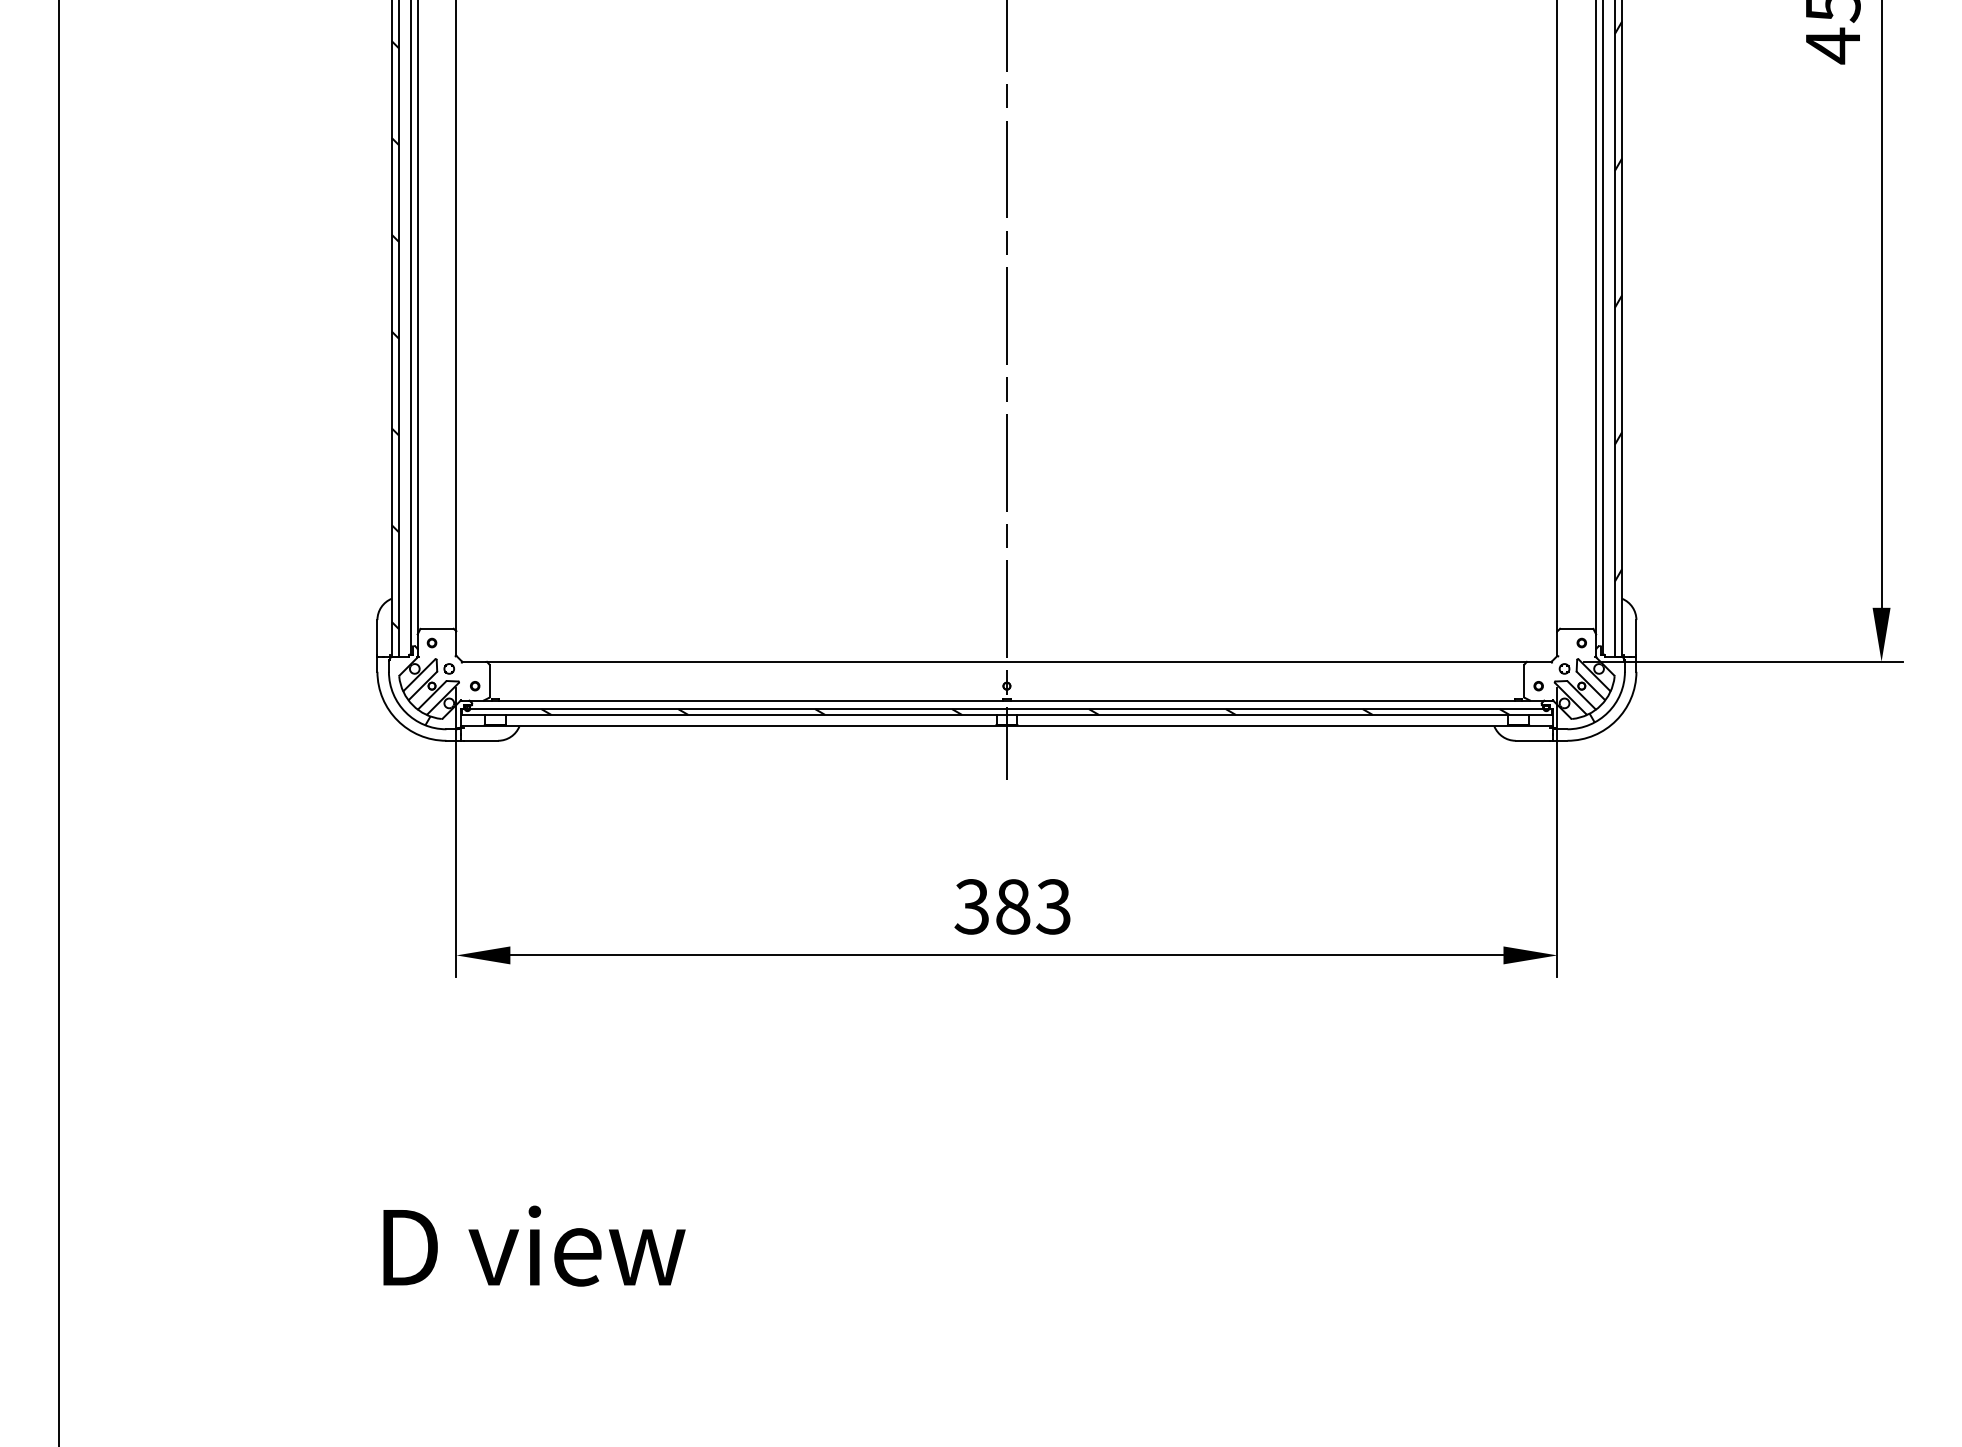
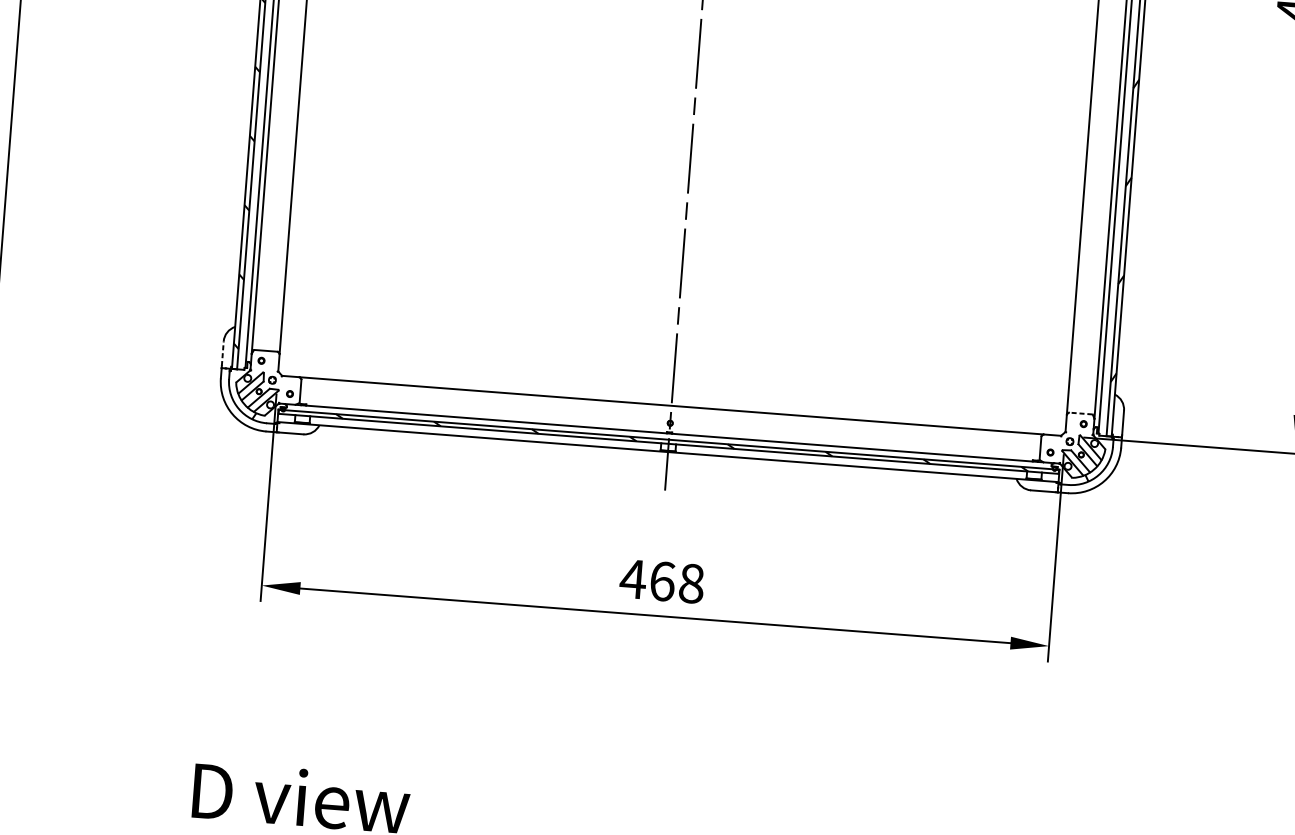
line: (1576, 628) -> (1080, 413), solid -> dashed
line: (377, 636) -> (222, 353), solid -> dashed
text: (1012, 906) -> (662, 581), 383 -> 468

